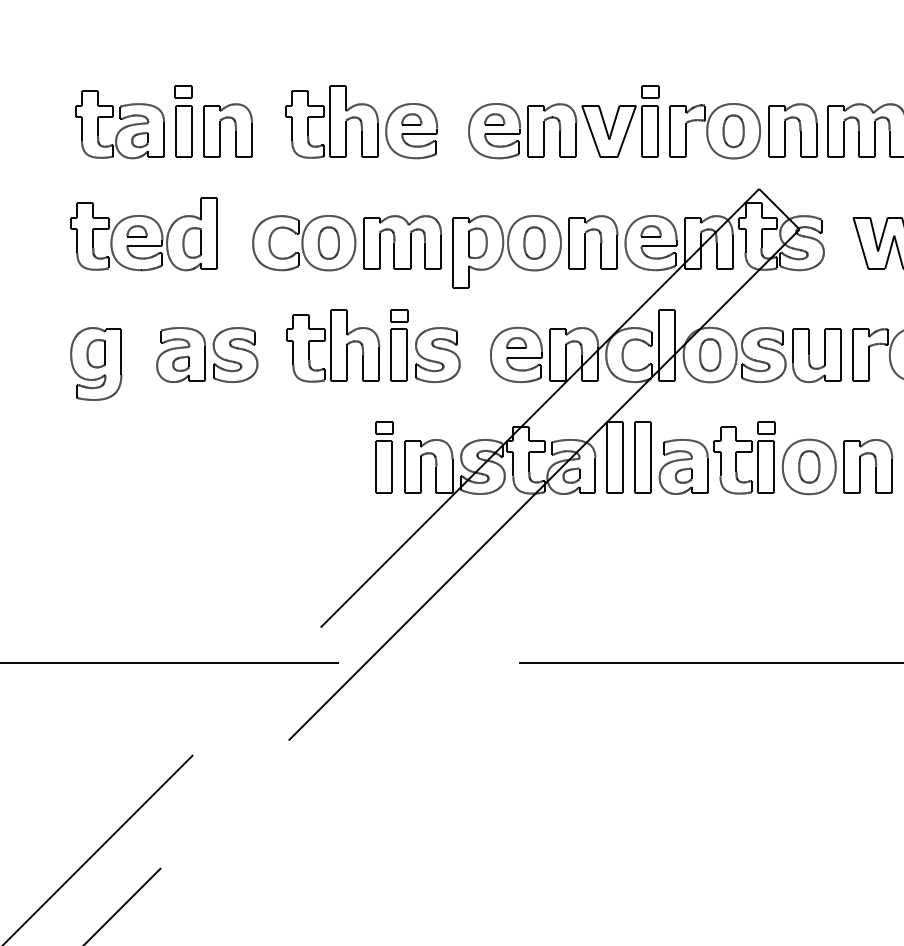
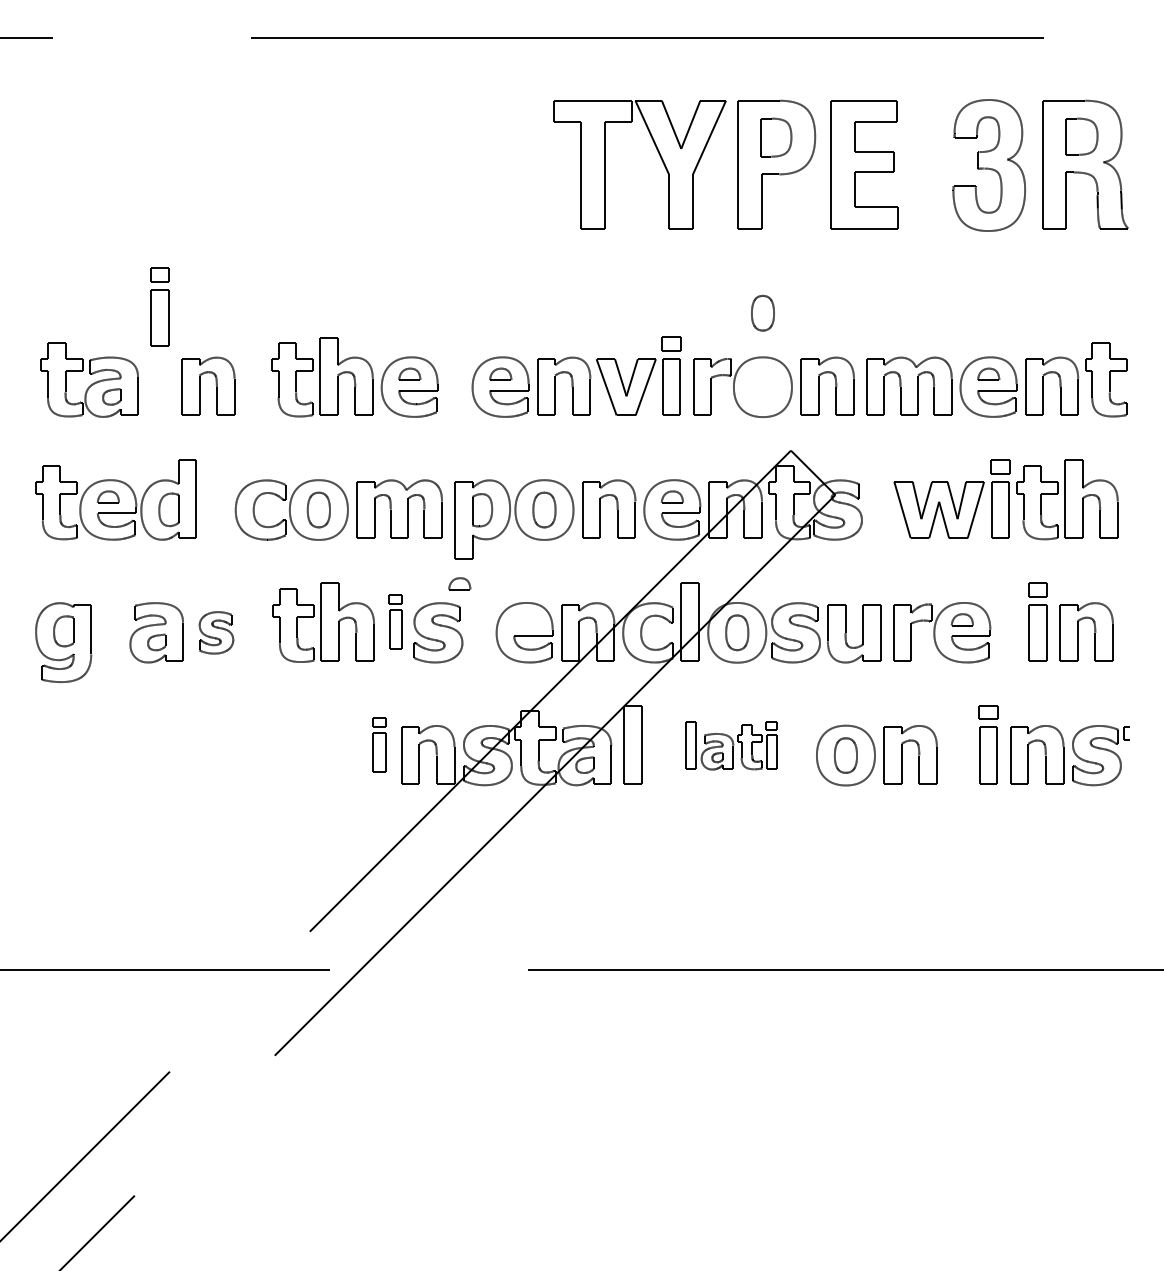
part: (183, 120) -> (159, 306), moved
part: (733, 130) -> (762, 312), moved
part: (516, 342) -> (459, 583), moved
part: (398, 344) -> (395, 621), size x0.7
part: (235, 354) -> (216, 632), size x0.7
part: (384, 456) -> (379, 744), size x0.7
part: (704, 457) -> (731, 745), size x0.6

